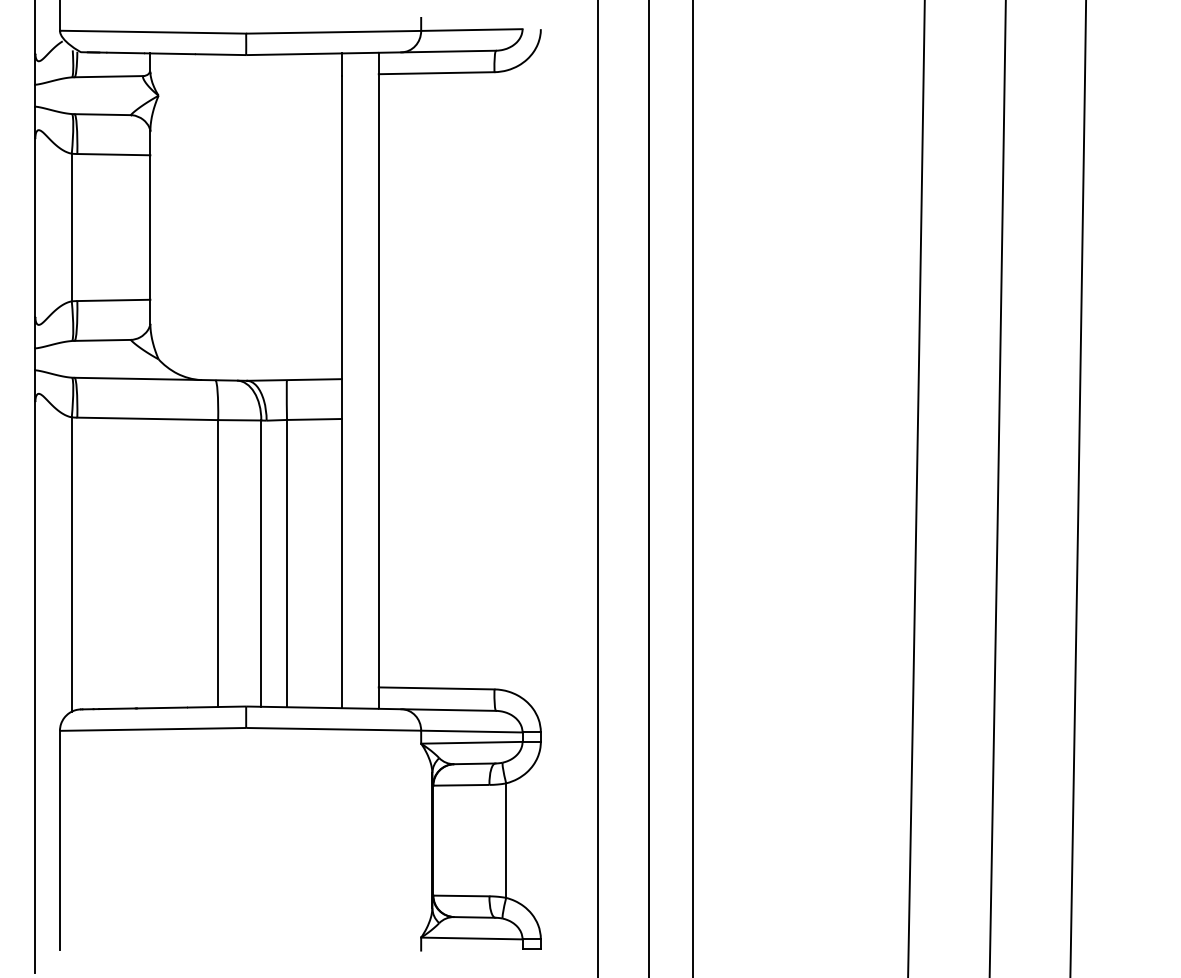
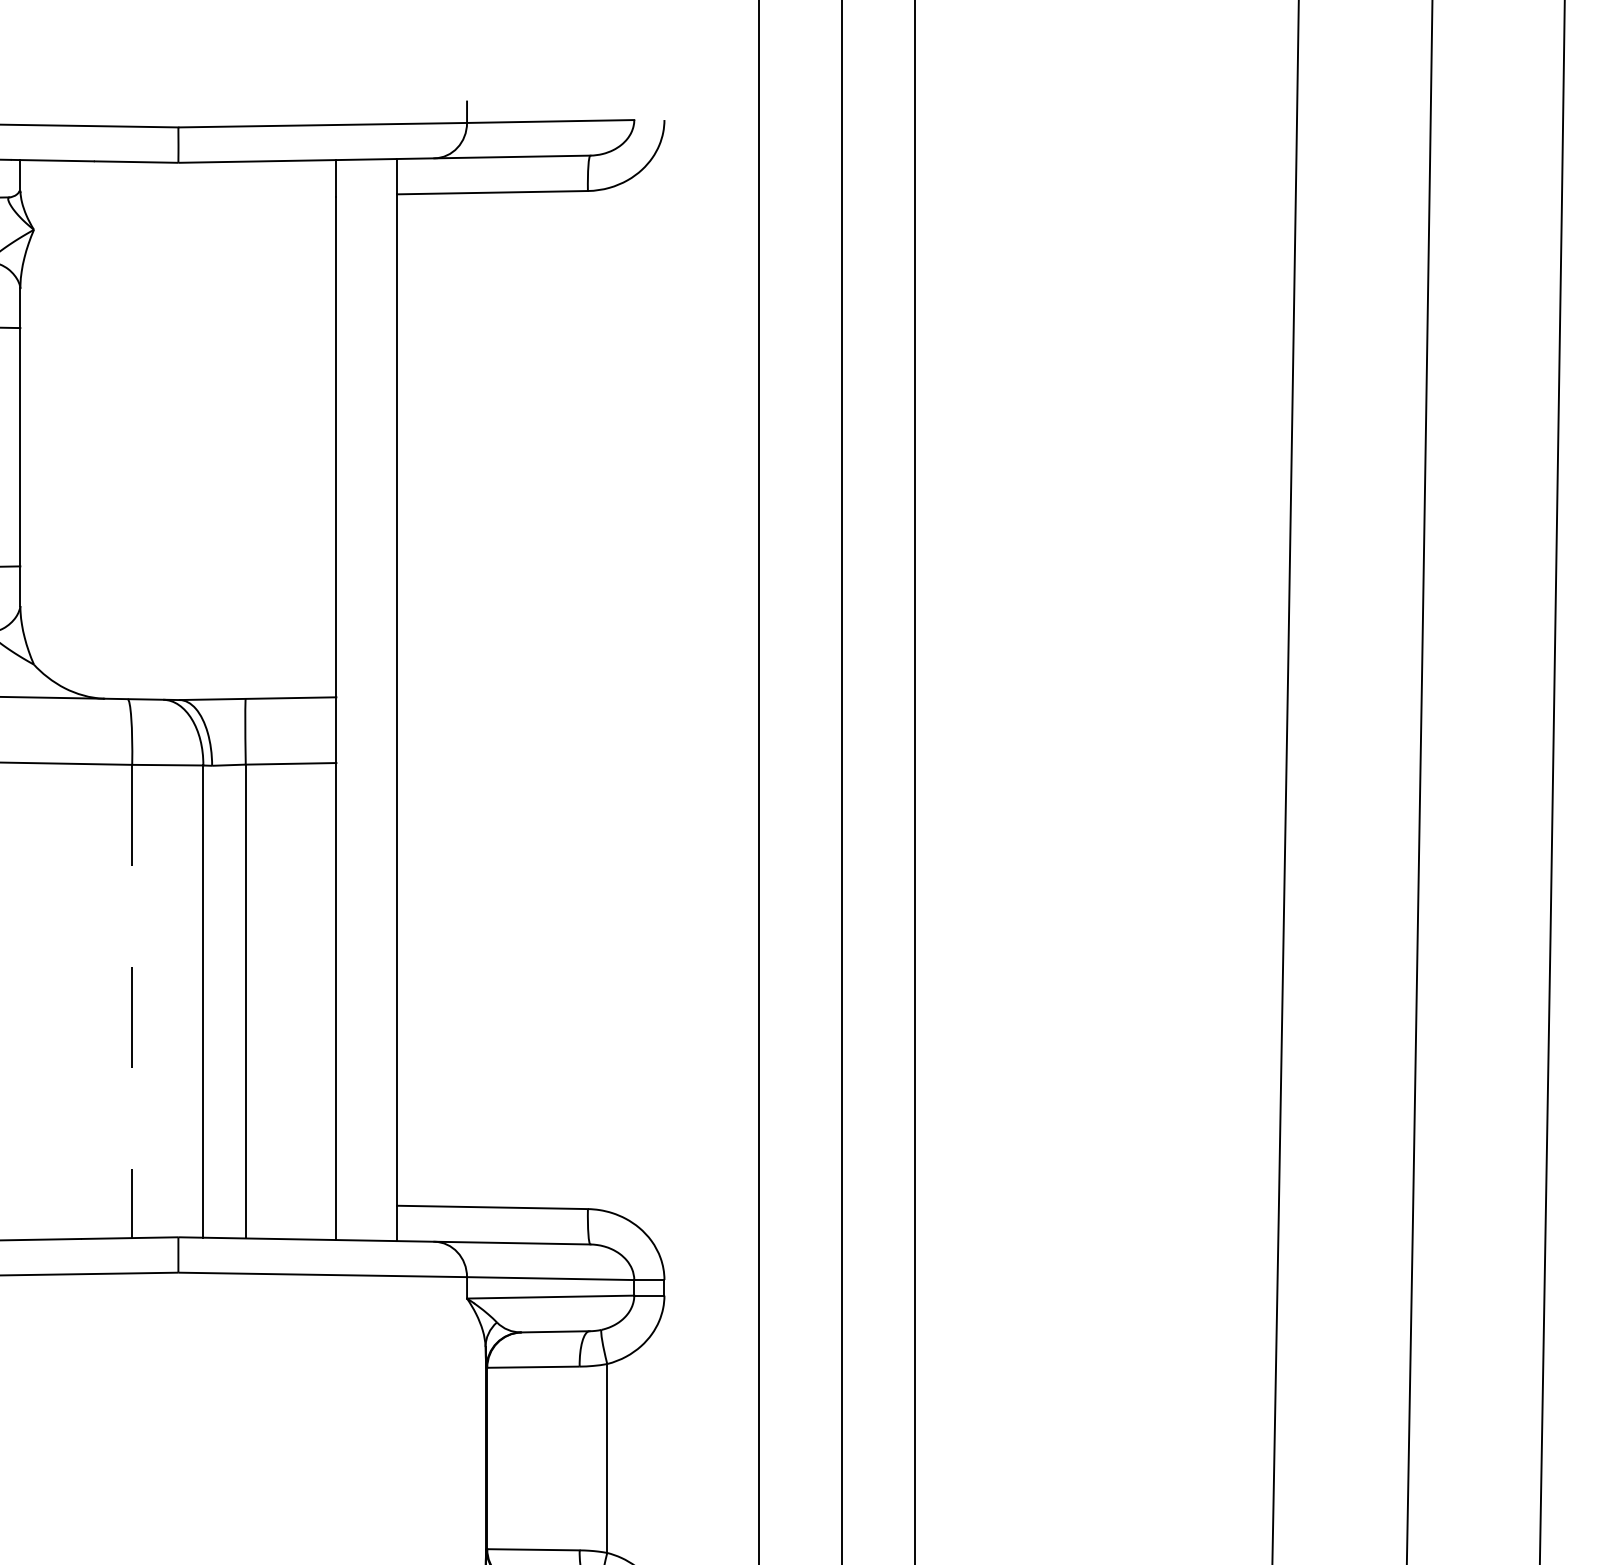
line: (218, 564) -> (132, 1003), solid -> dashed

